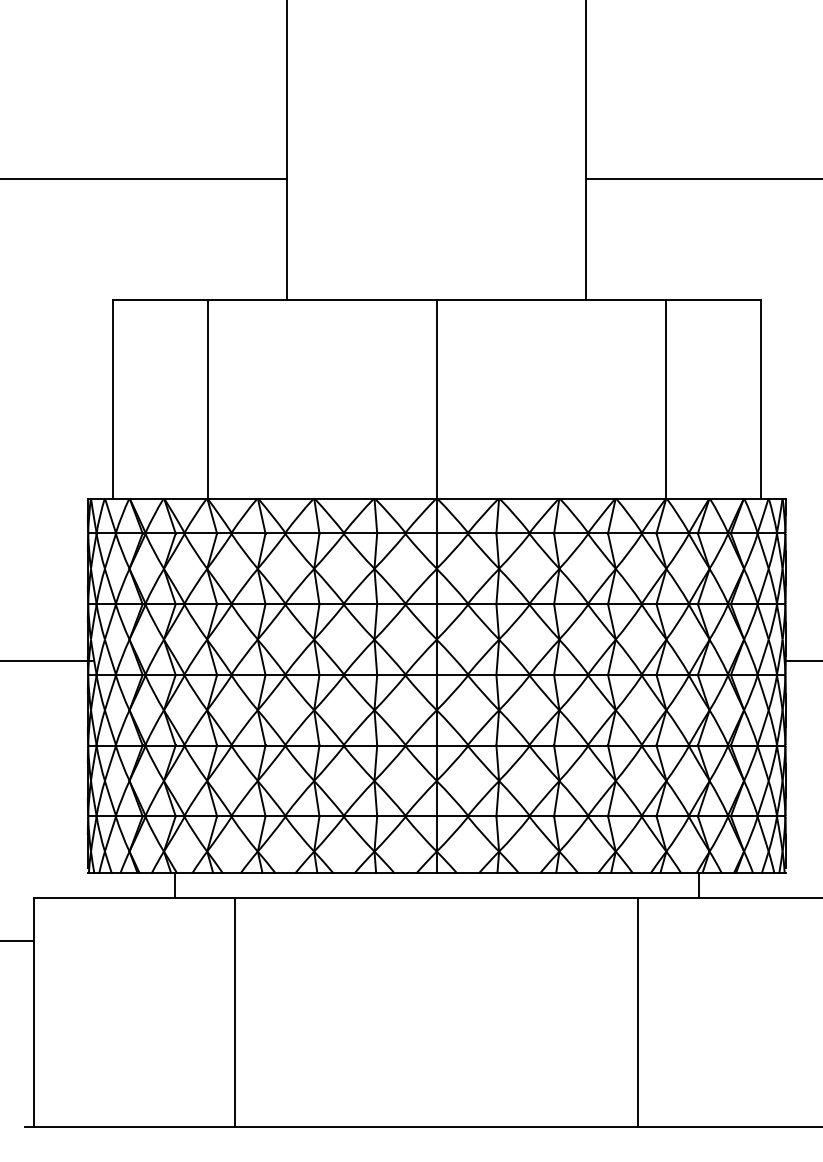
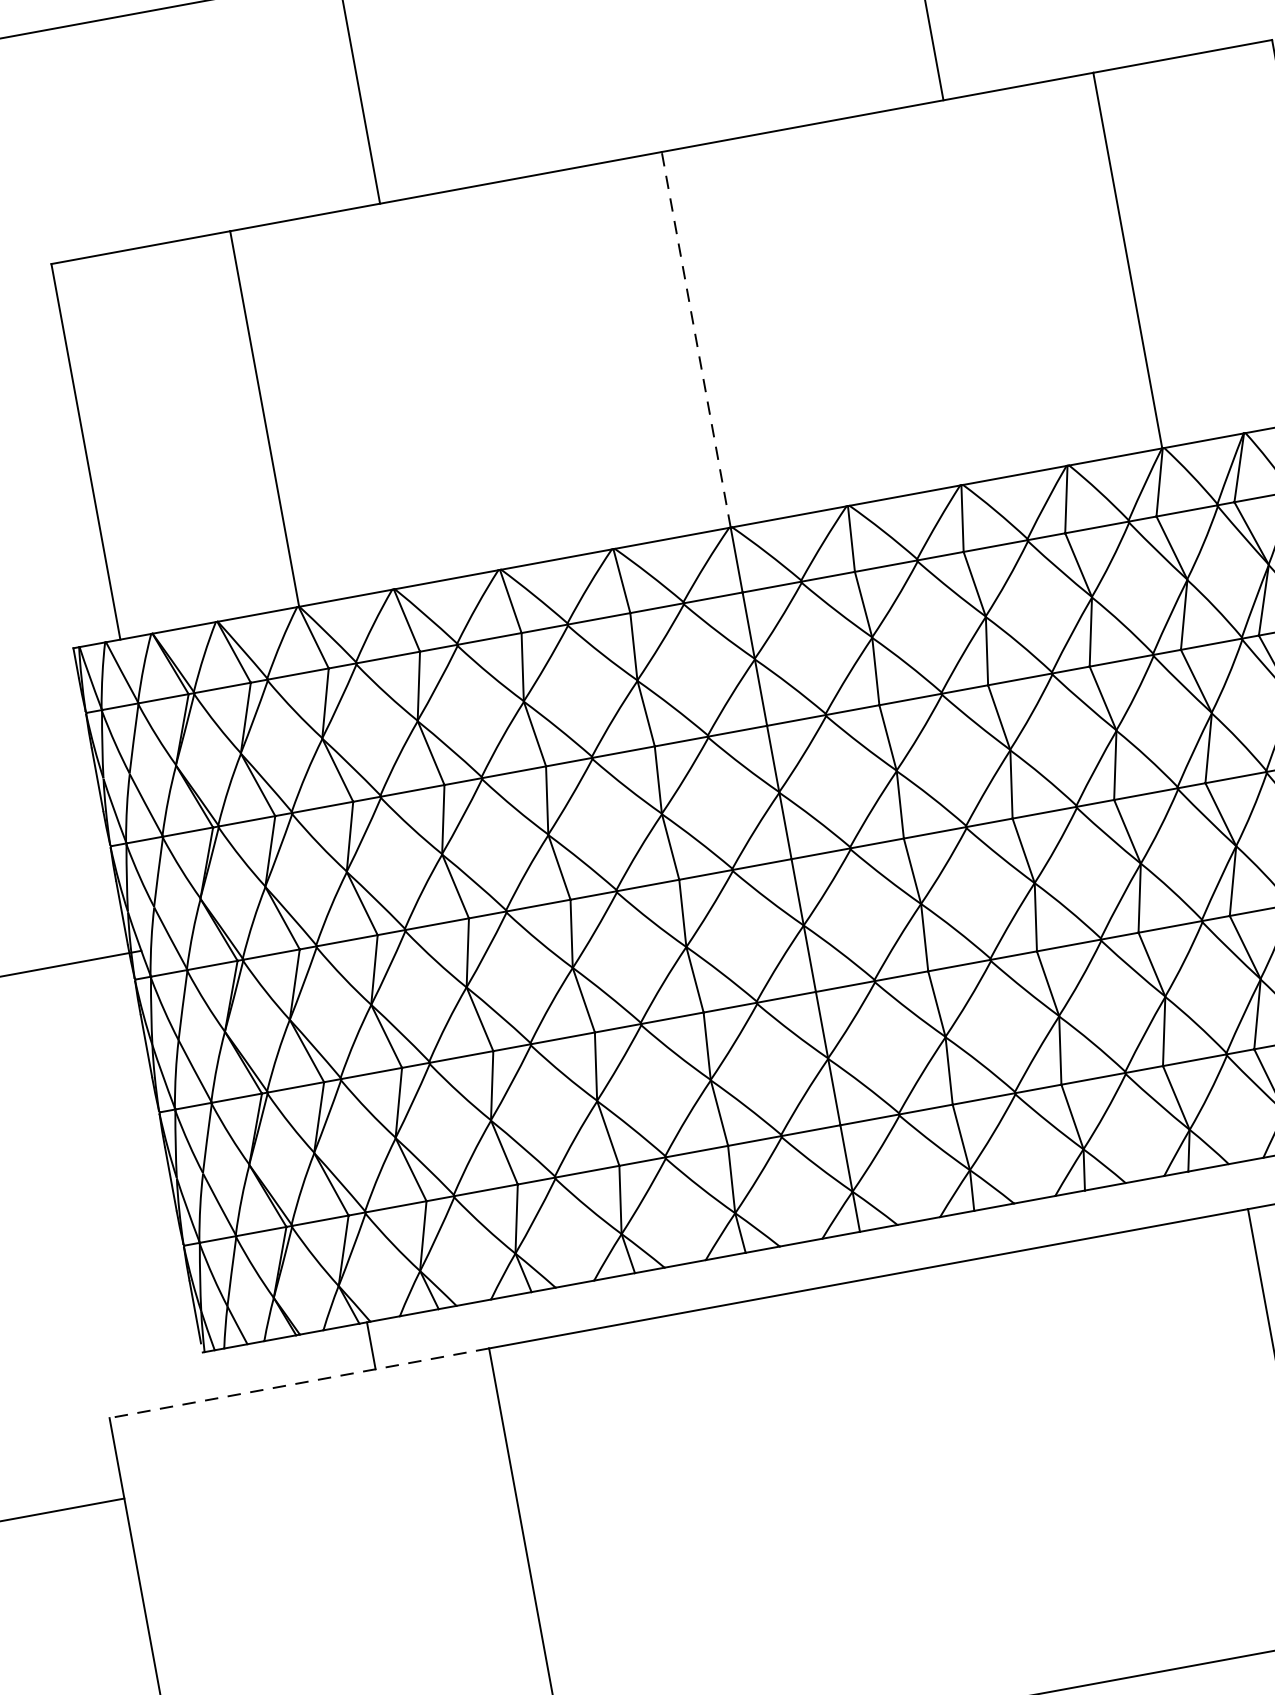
line: (436, 399) -> (695, 340), solid -> dashed
line: (134, 897) -> (299, 1382), solid -> dashed

